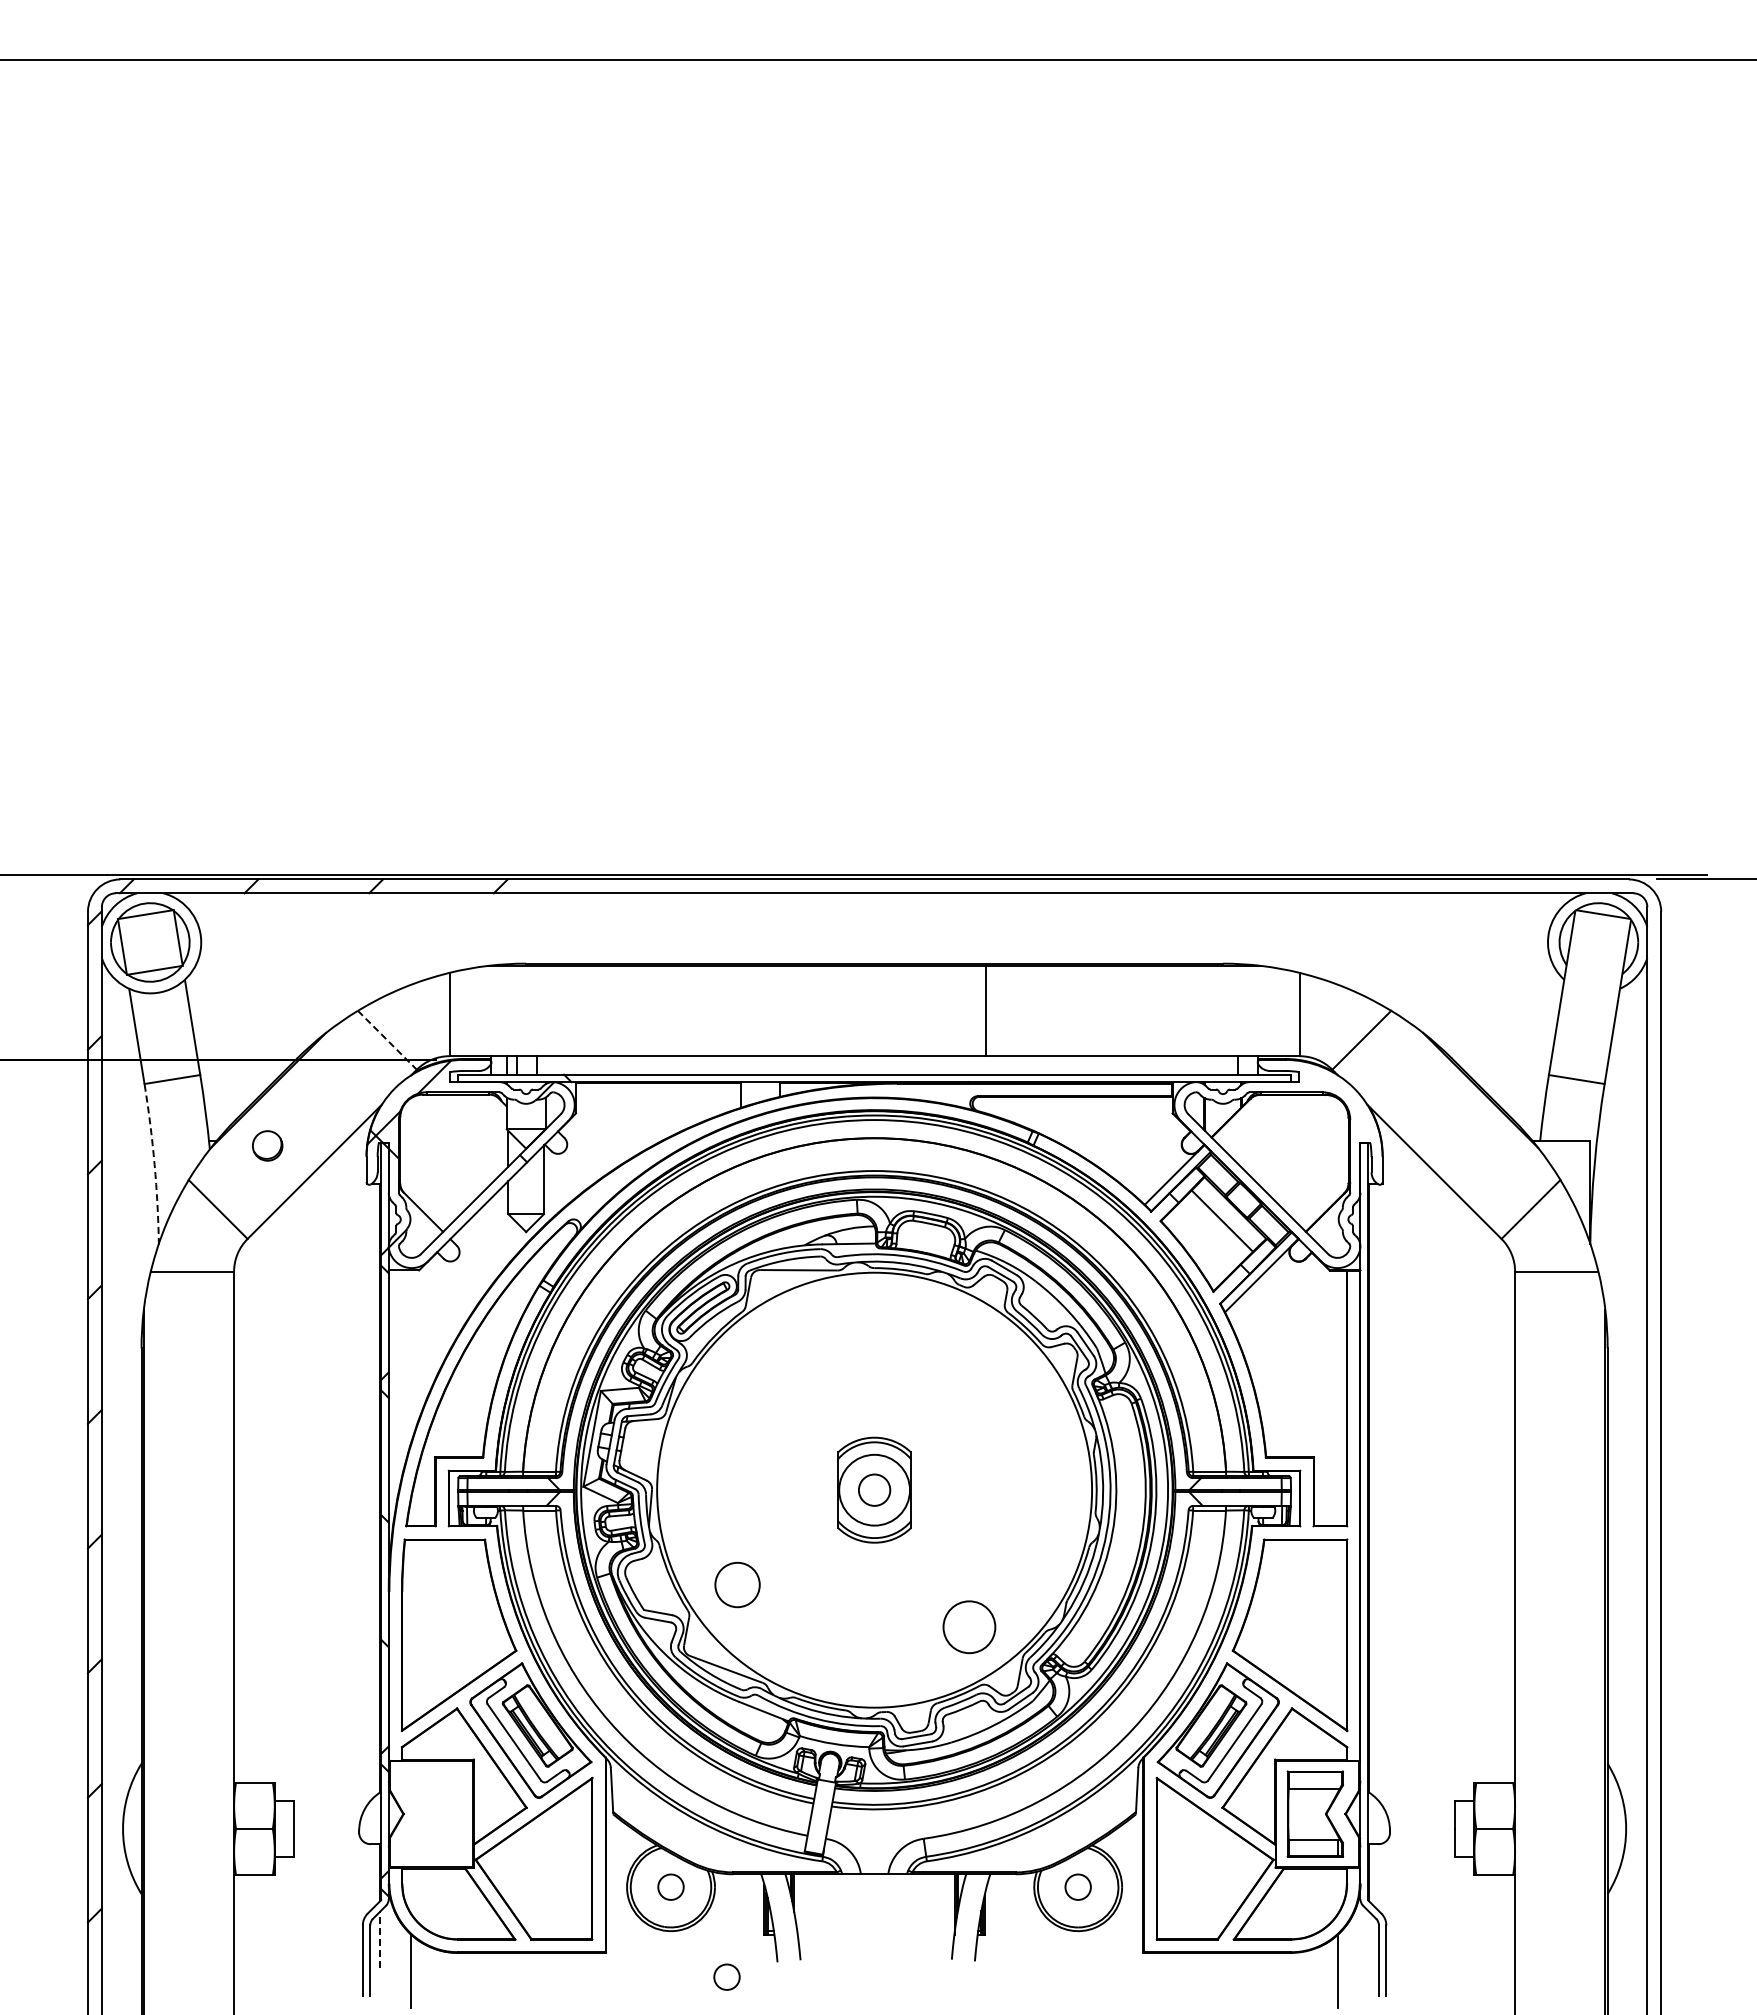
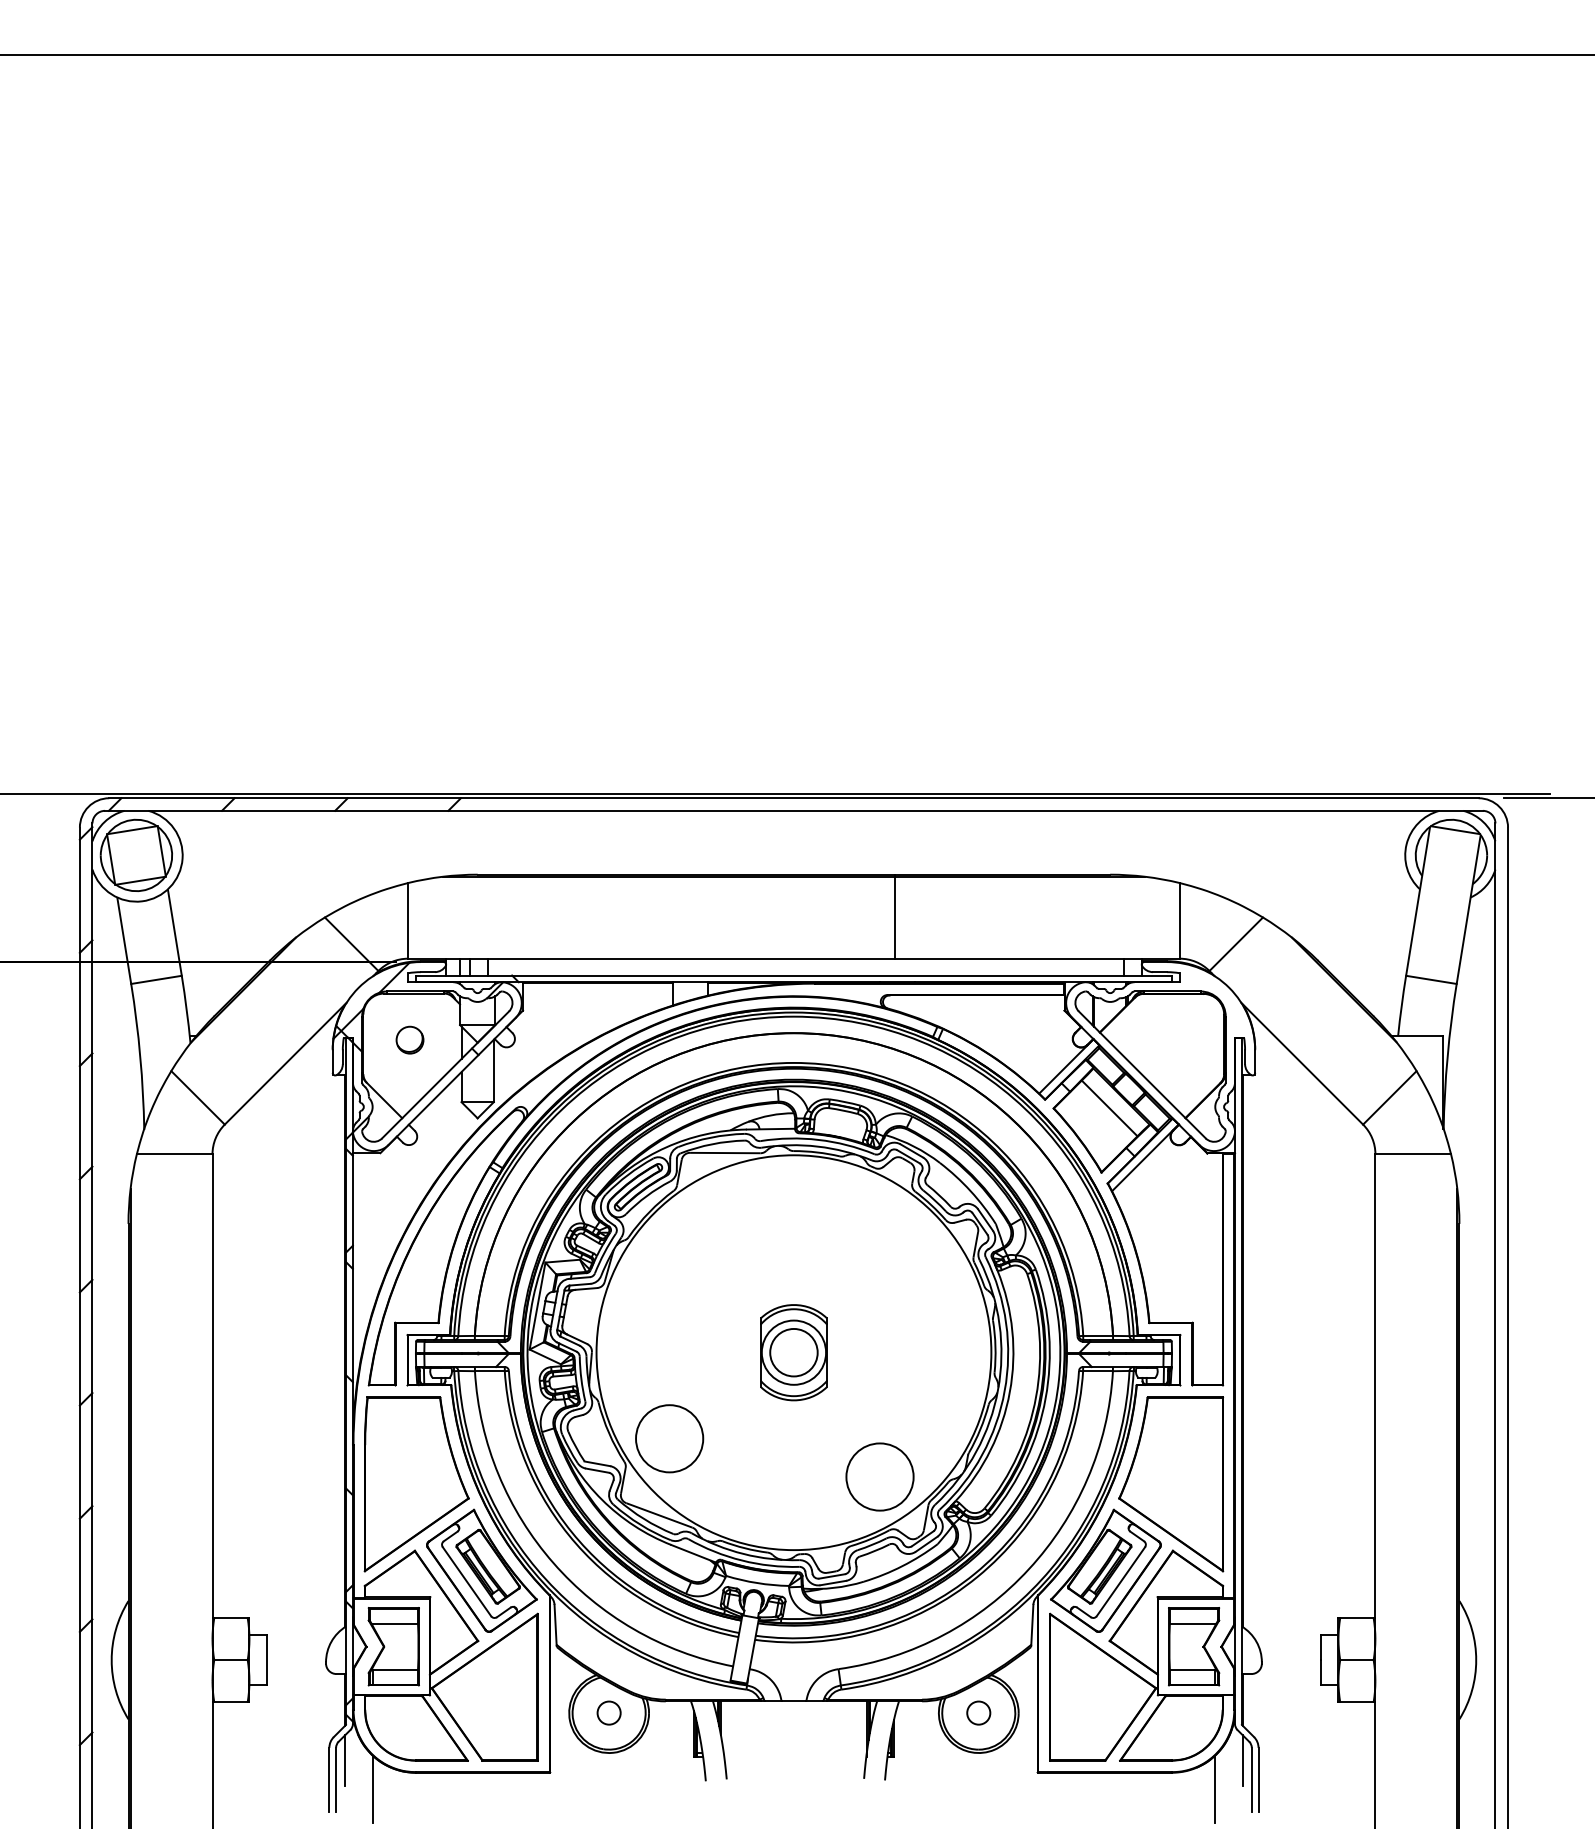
line: (387, 1040) -> (351, 944), dashed -> solid
part: (267, 1145) -> (409, 1039), moved
arc: (154, 1164) -> (140, 1057), dashed -> solid
circle: (874, 1490) -> (793, 1352), size x1.67
circle: (737, 1584) -> (669, 1438), size x1.67
circle: (969, 1627) -> (880, 1477), size x1.43
part: (433, 1813) -> (393, 1646), added
line: (380, 1939) -> (345, 1760), dashed -> solid
line: (1368, 1939) -> (1242, 1760), added
circle: (726, 1976) -> (659, 1794), removed

